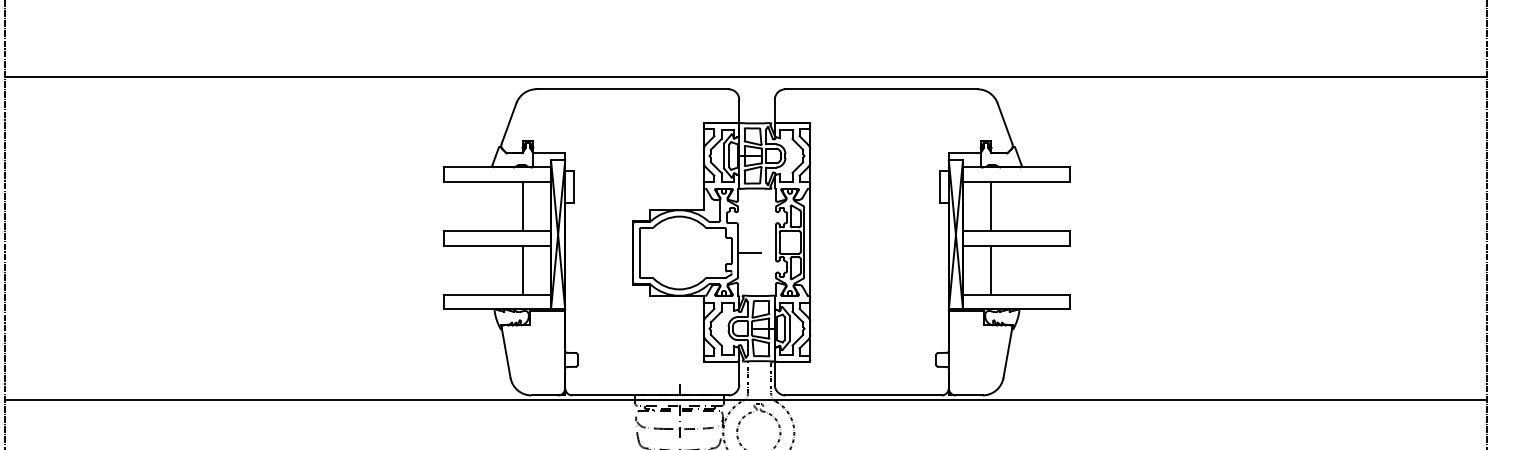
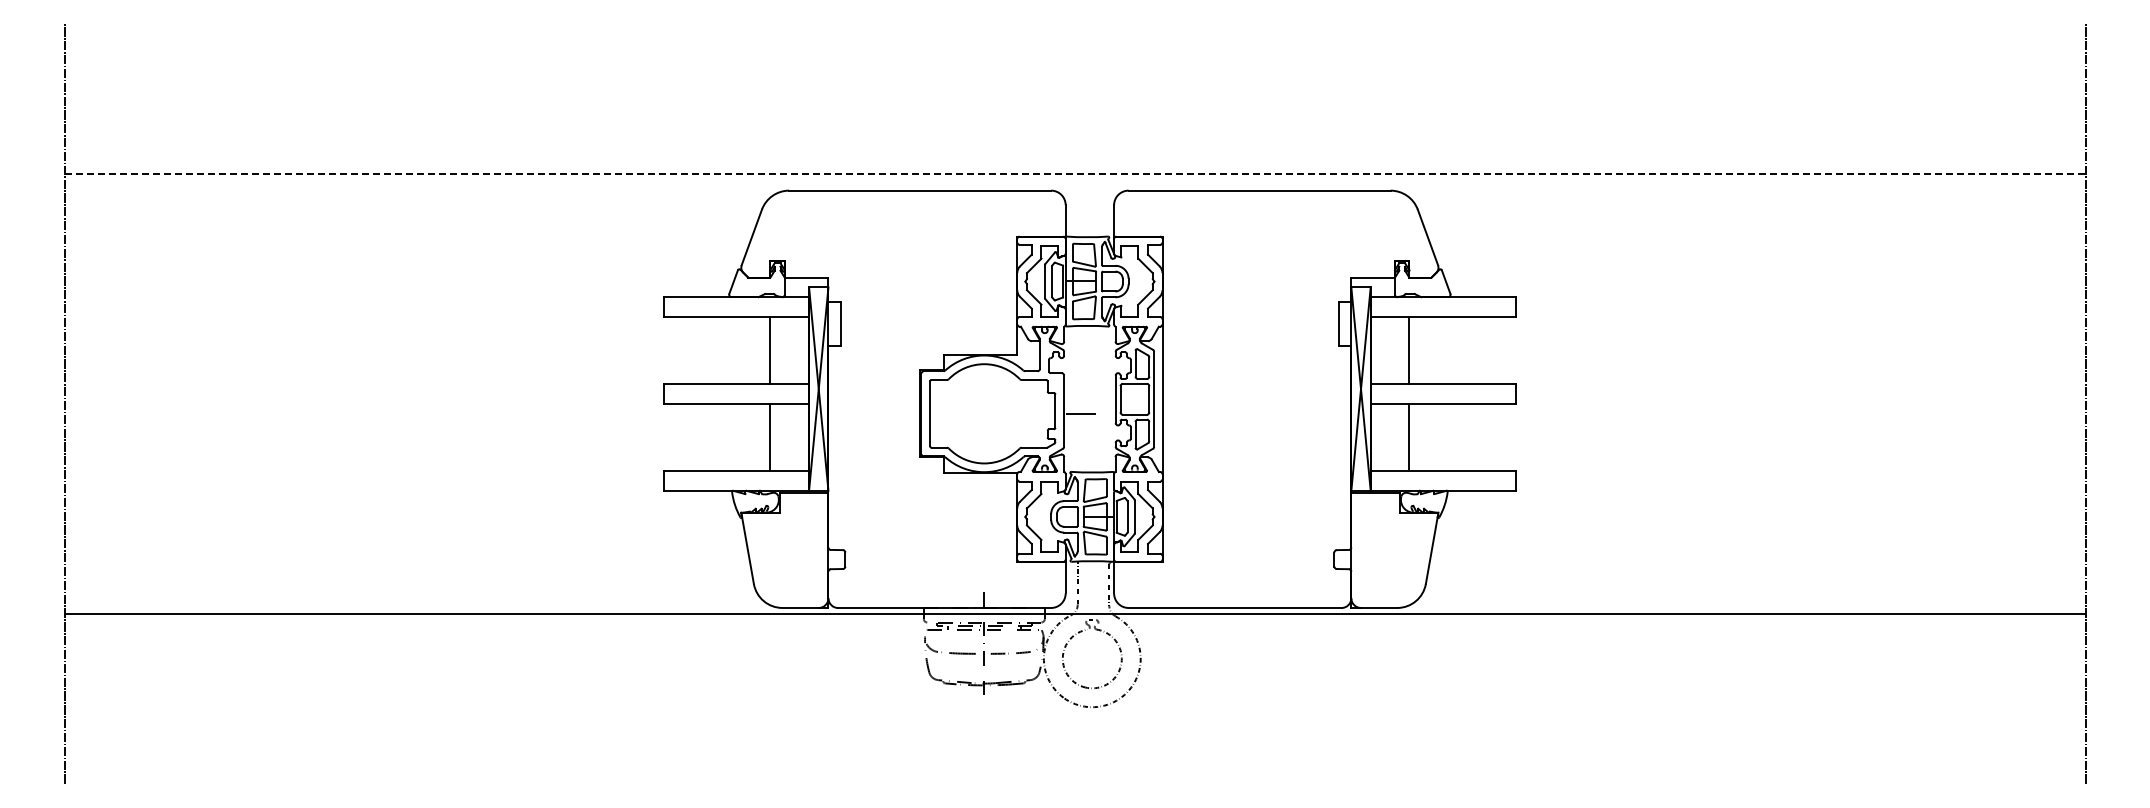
line: (746, 76) -> (1075, 173), solid -> dashed

